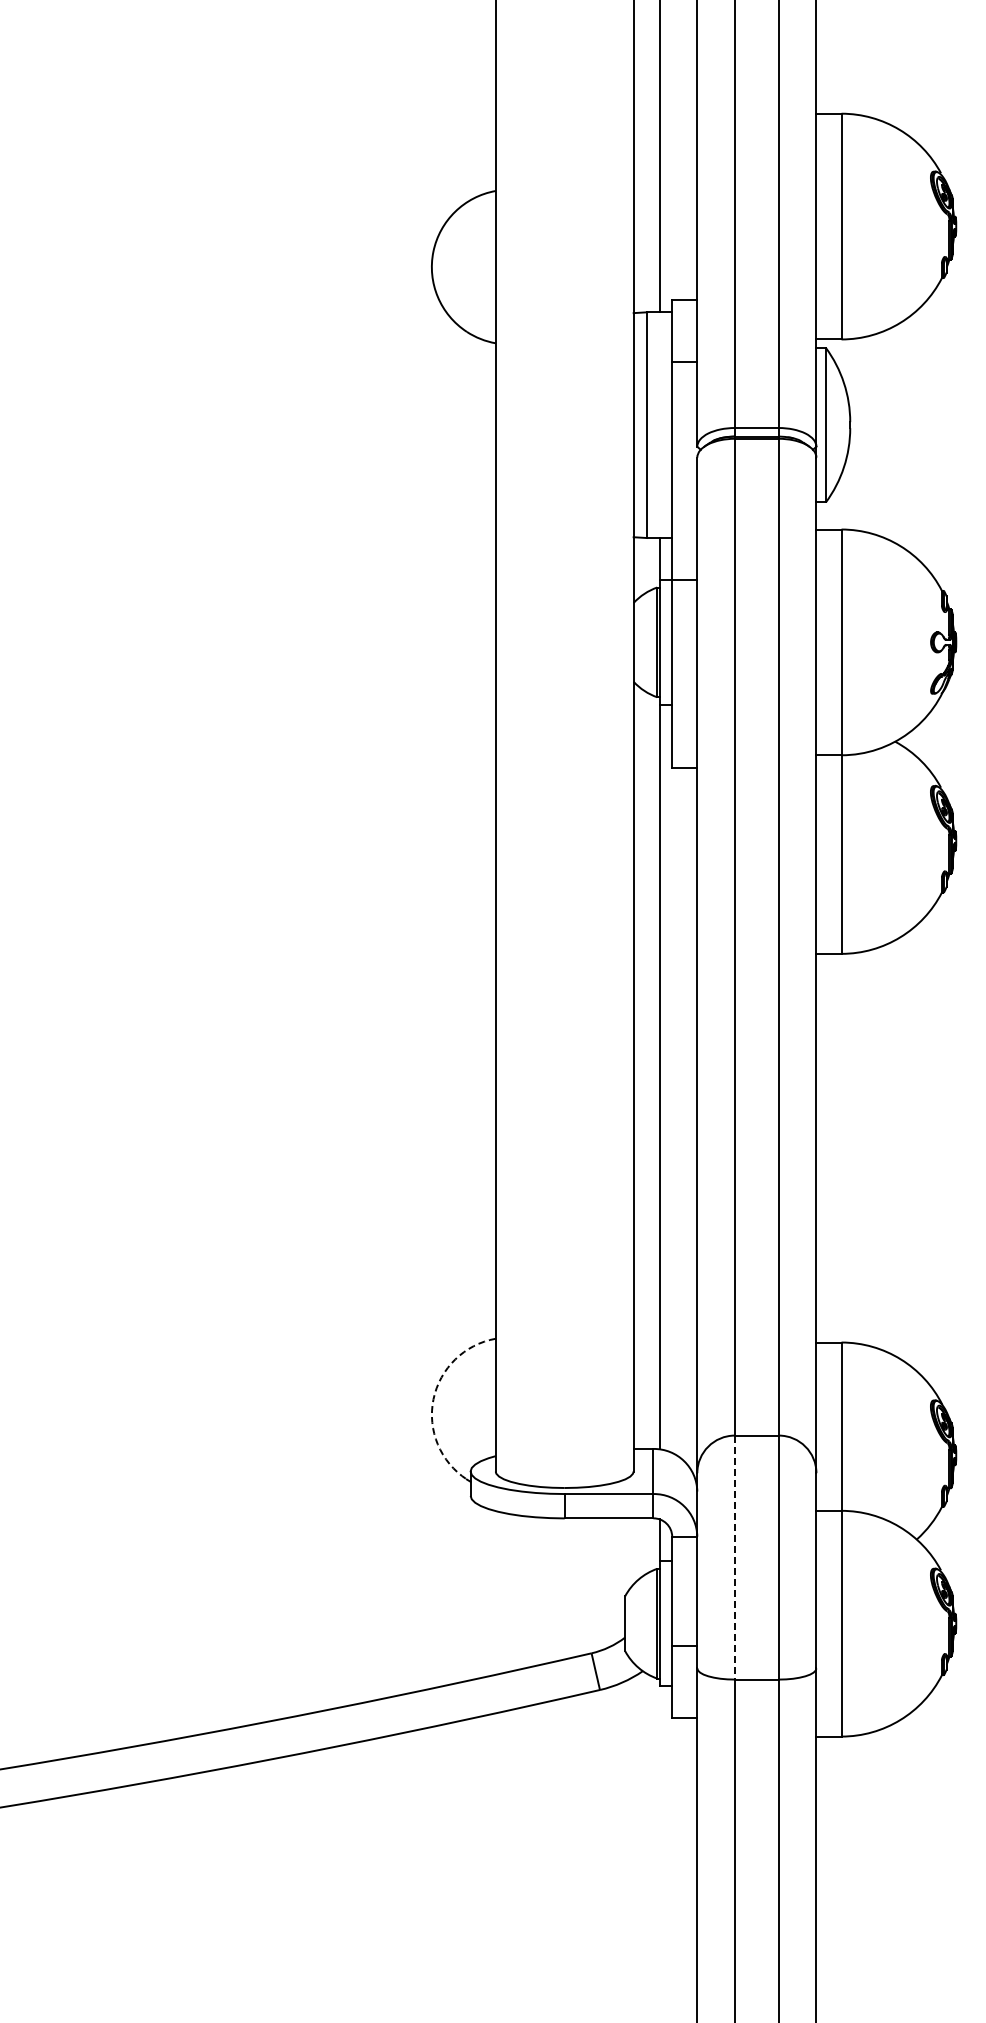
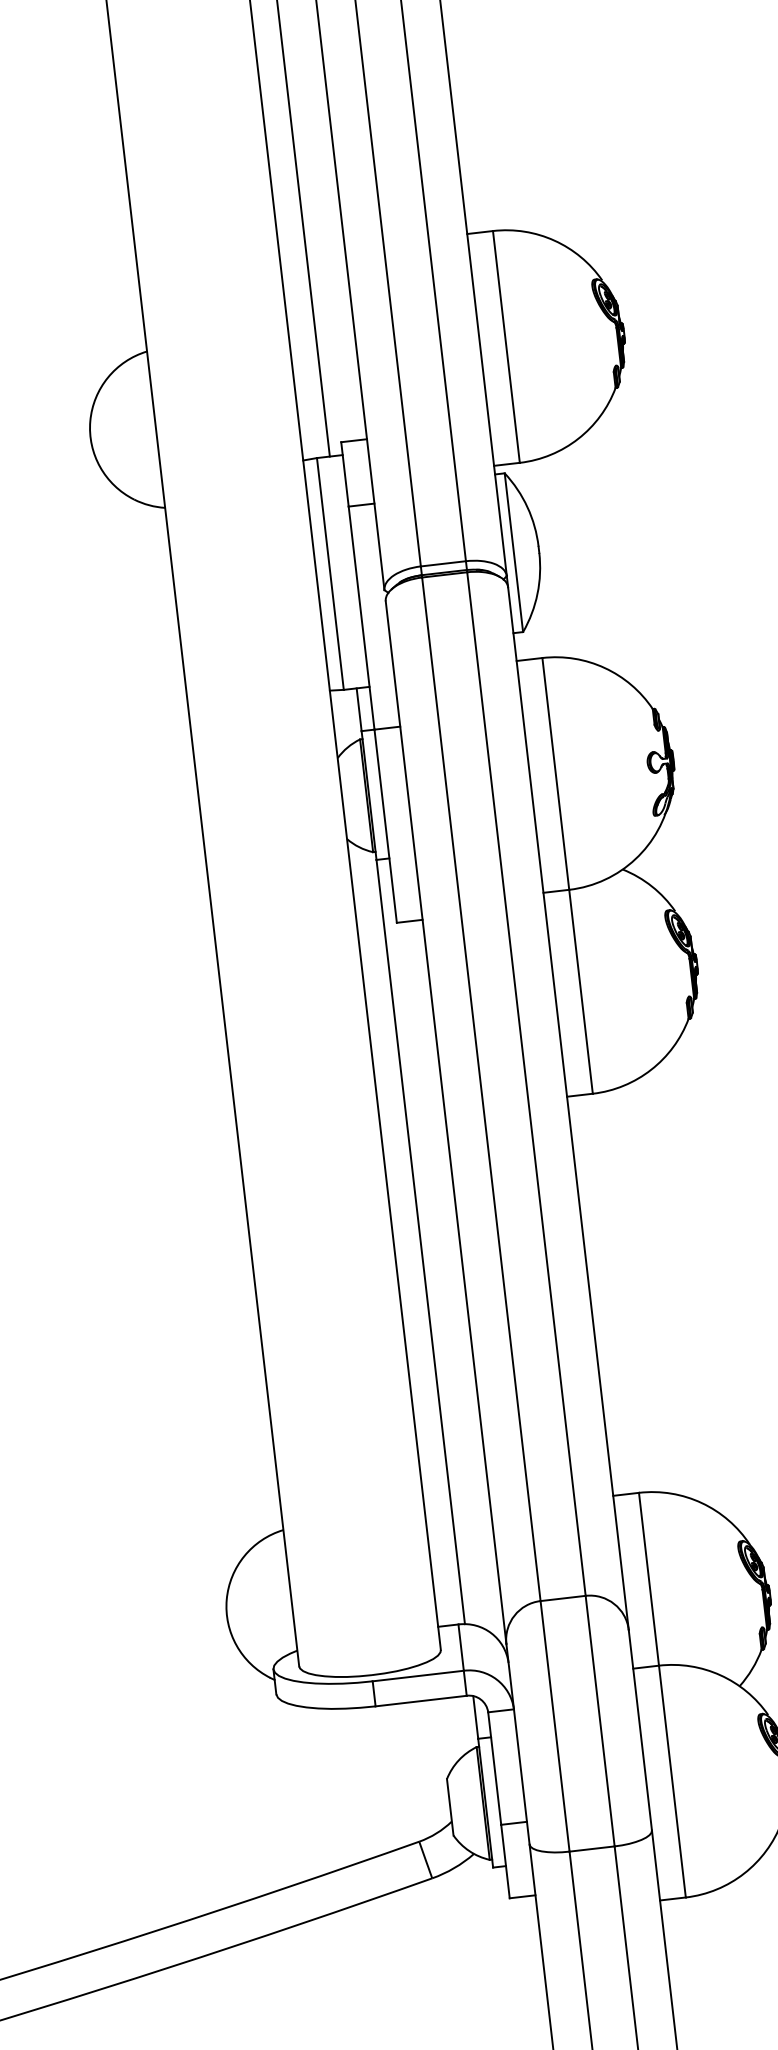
arc: (433, 1399) -> (226, 1599), dashed -> solid
line: (734, 1557) -> (554, 1726), dashed -> solid

